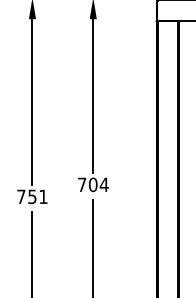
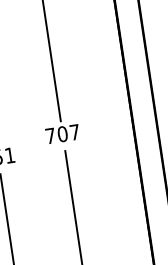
text: (103, 184) -> (73, 132), 704 -> 707

